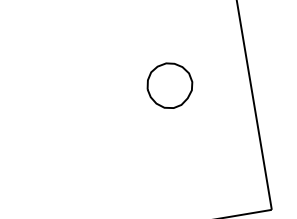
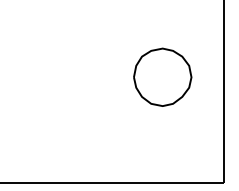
part: (169, 84) -> (162, 76), size x1.67

